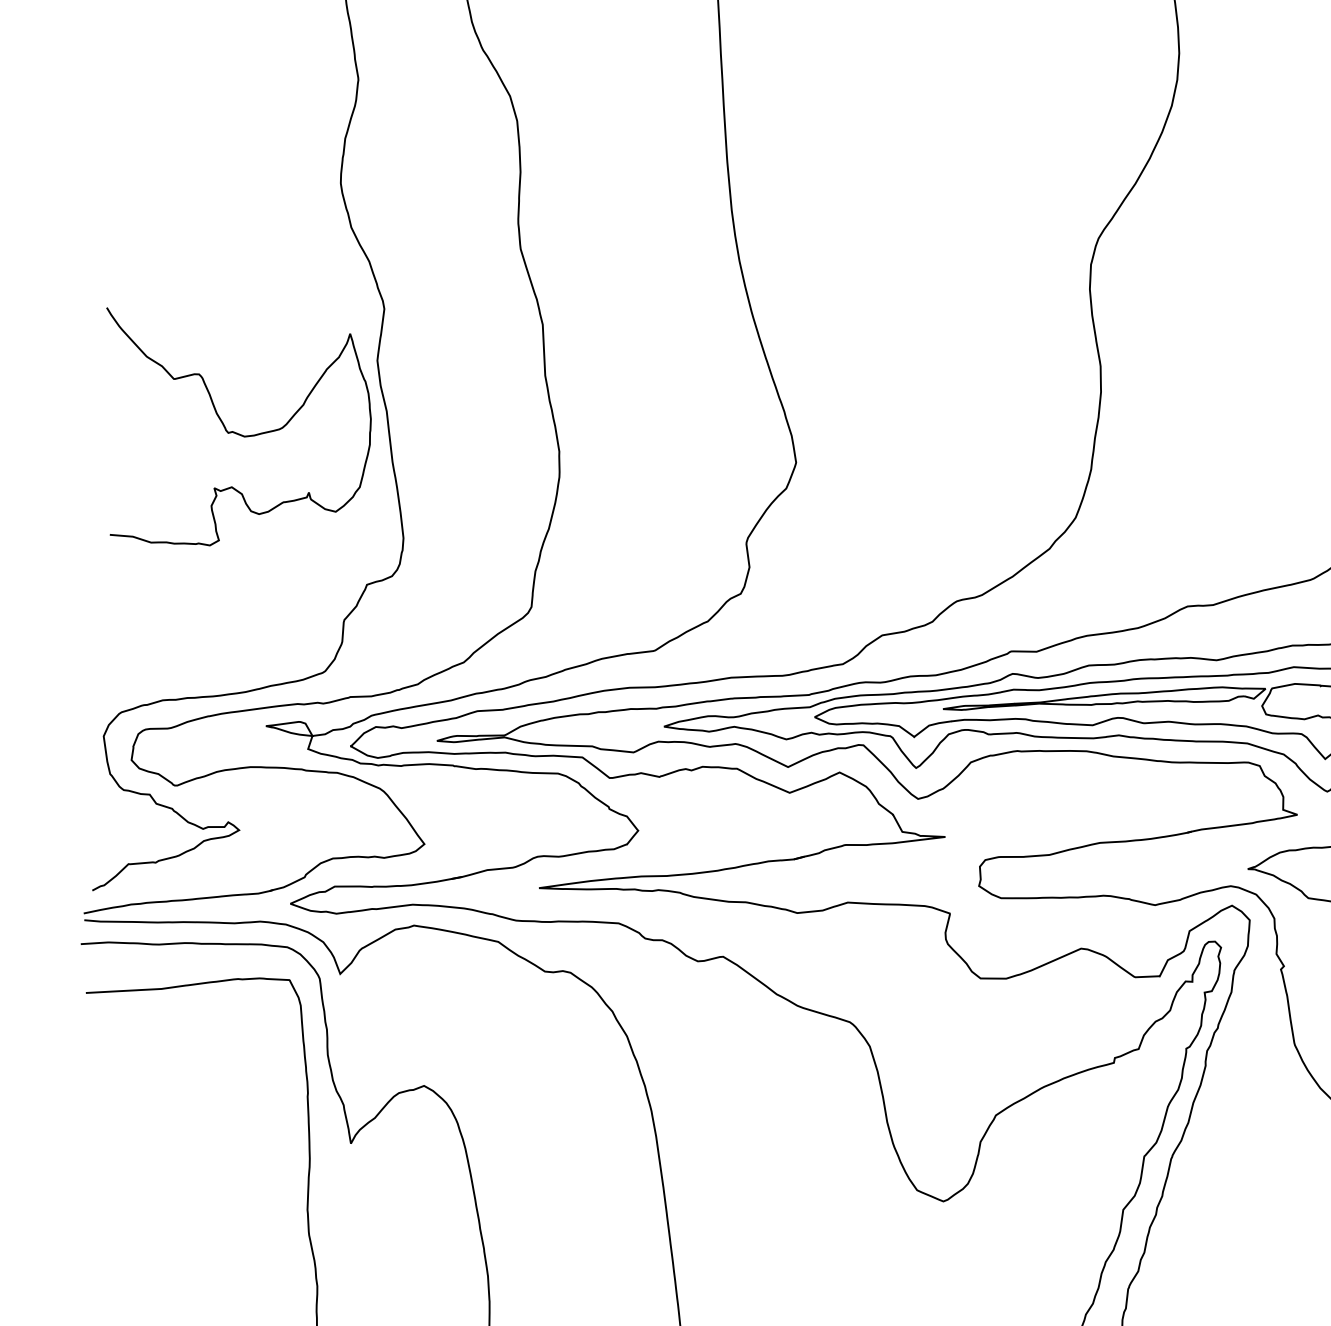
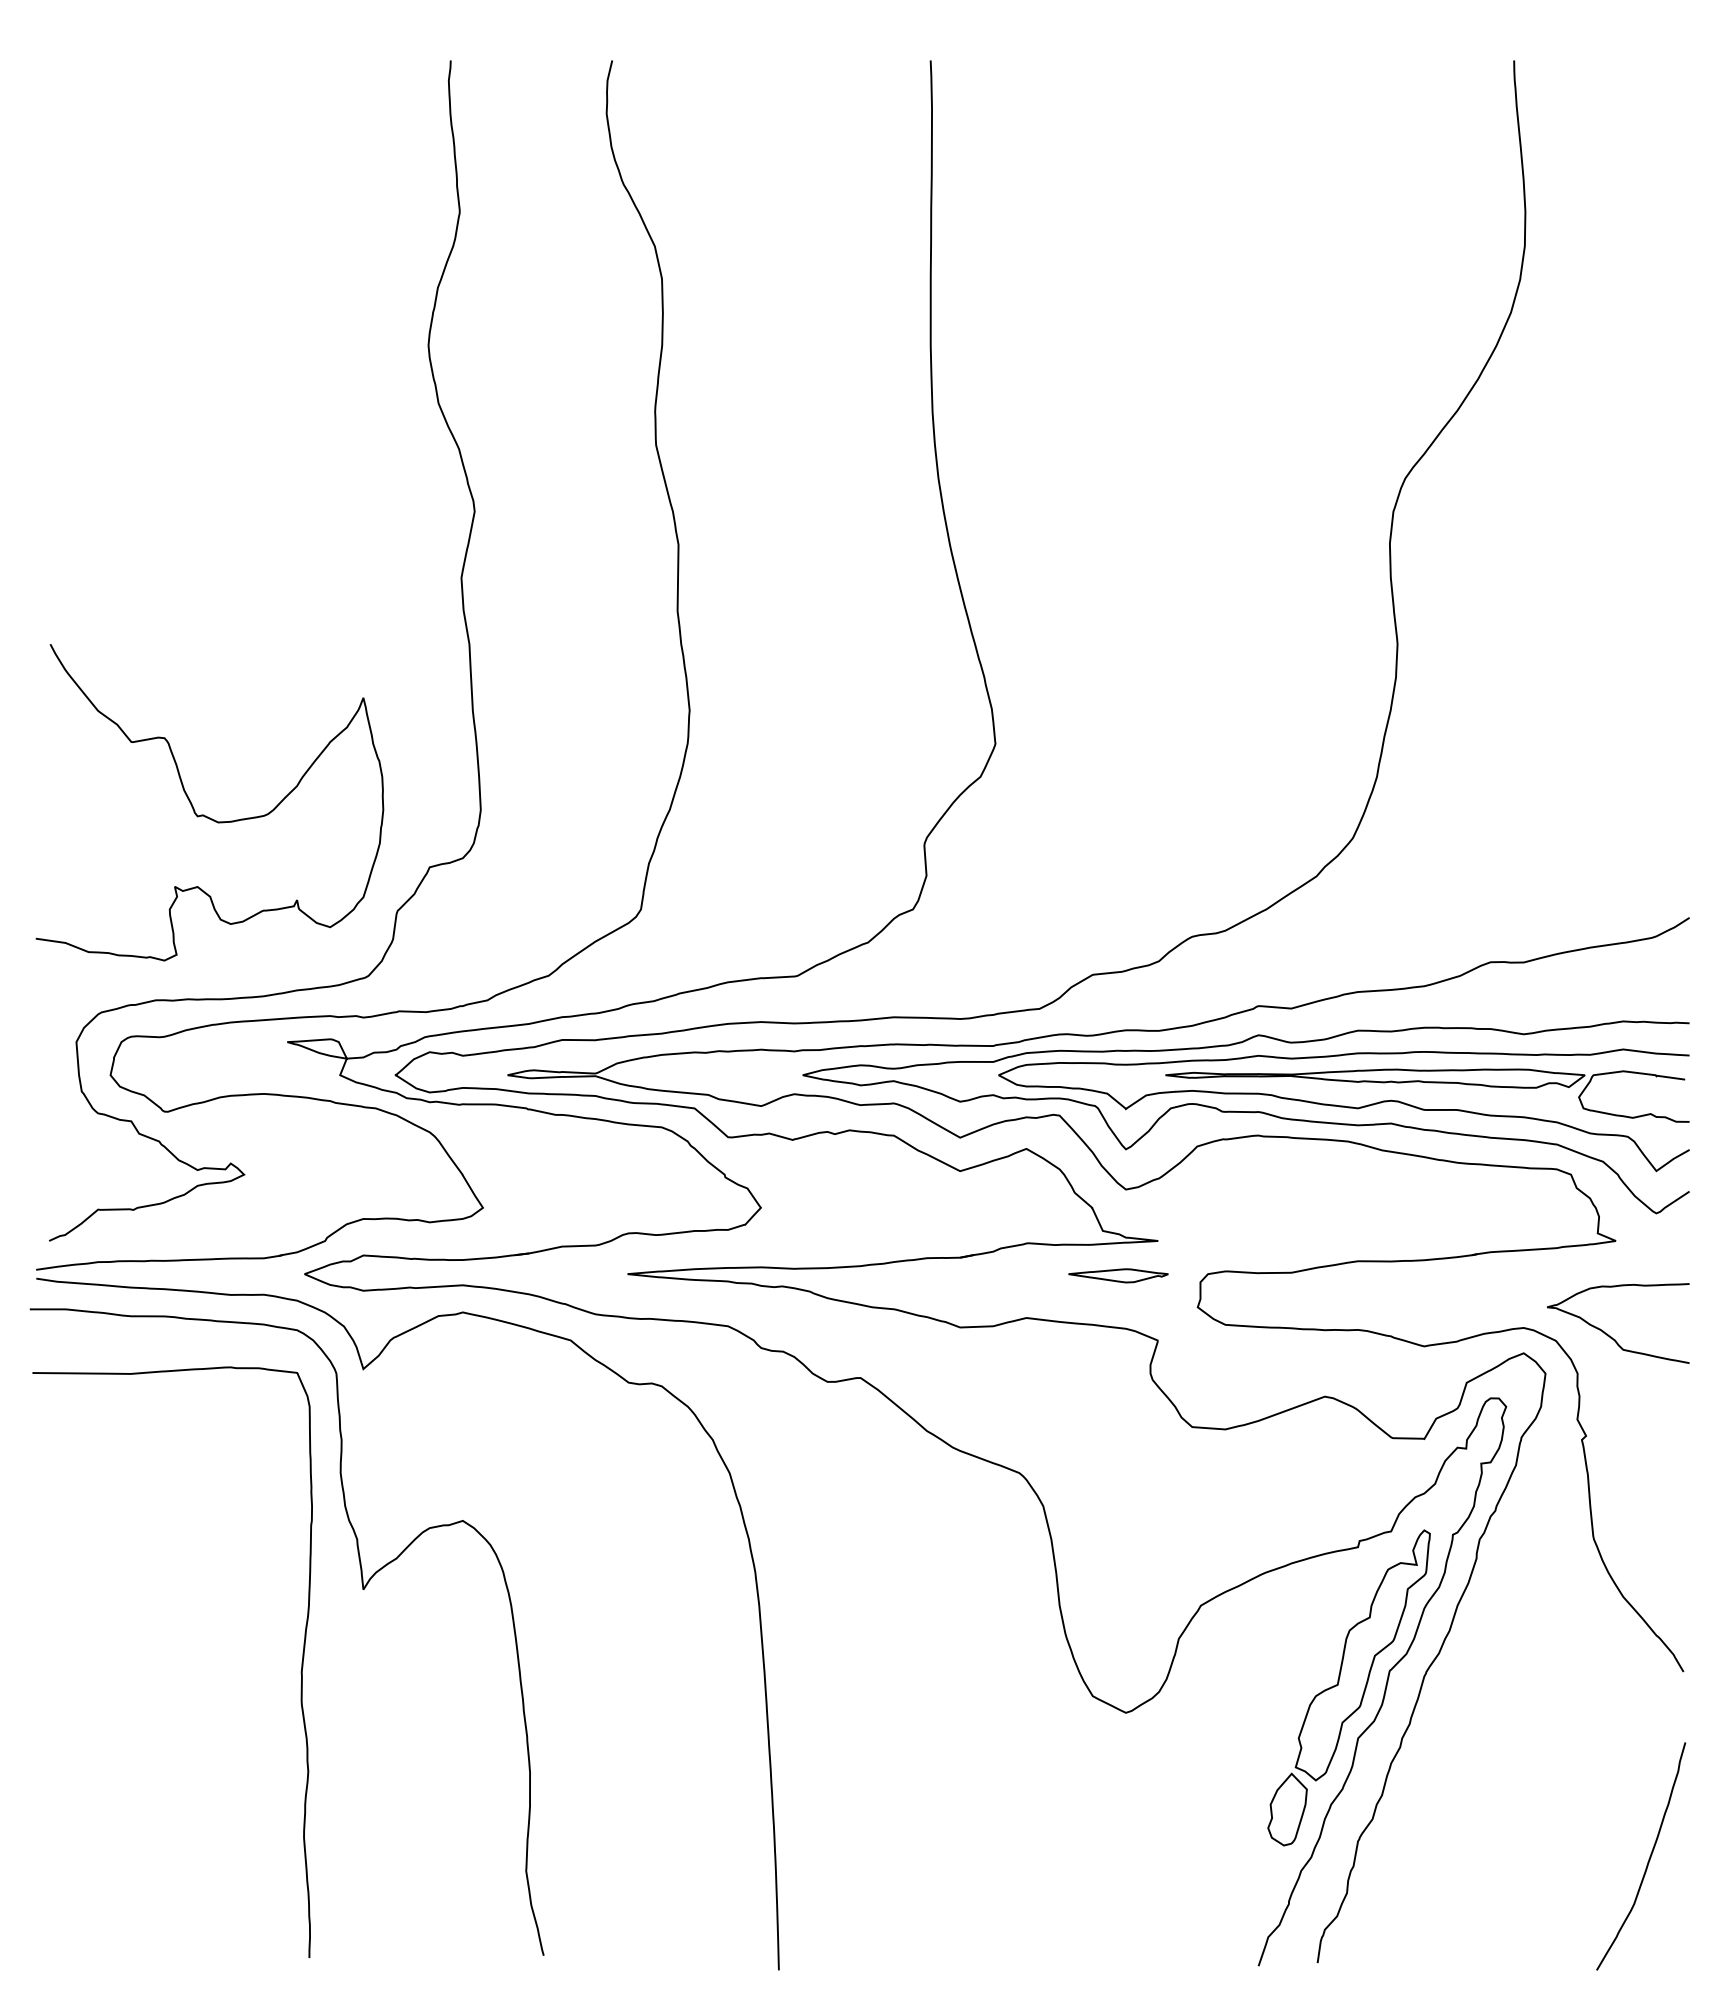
curve: (232, 431) -> (203, 814), moved
part: (916, 865) -> (1118, 1275), added
part: (1113, 1171) -> (1348, 1687), added

